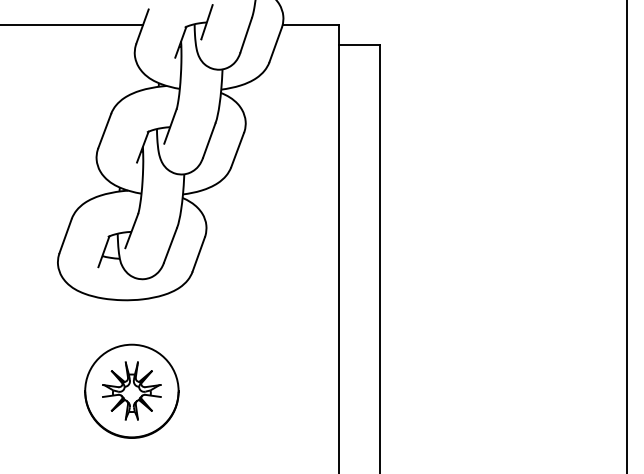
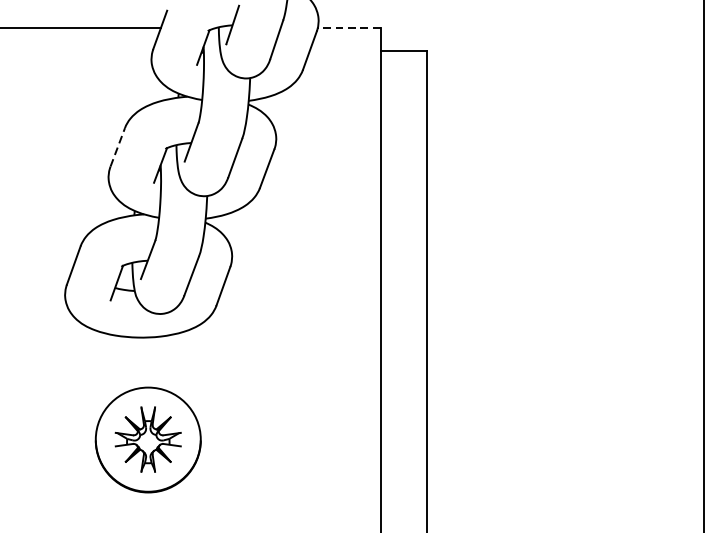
line: (310, 24) -> (349, 27), solid -> dashed
line: (104, 130) -> (117, 146), solid -> dashed

